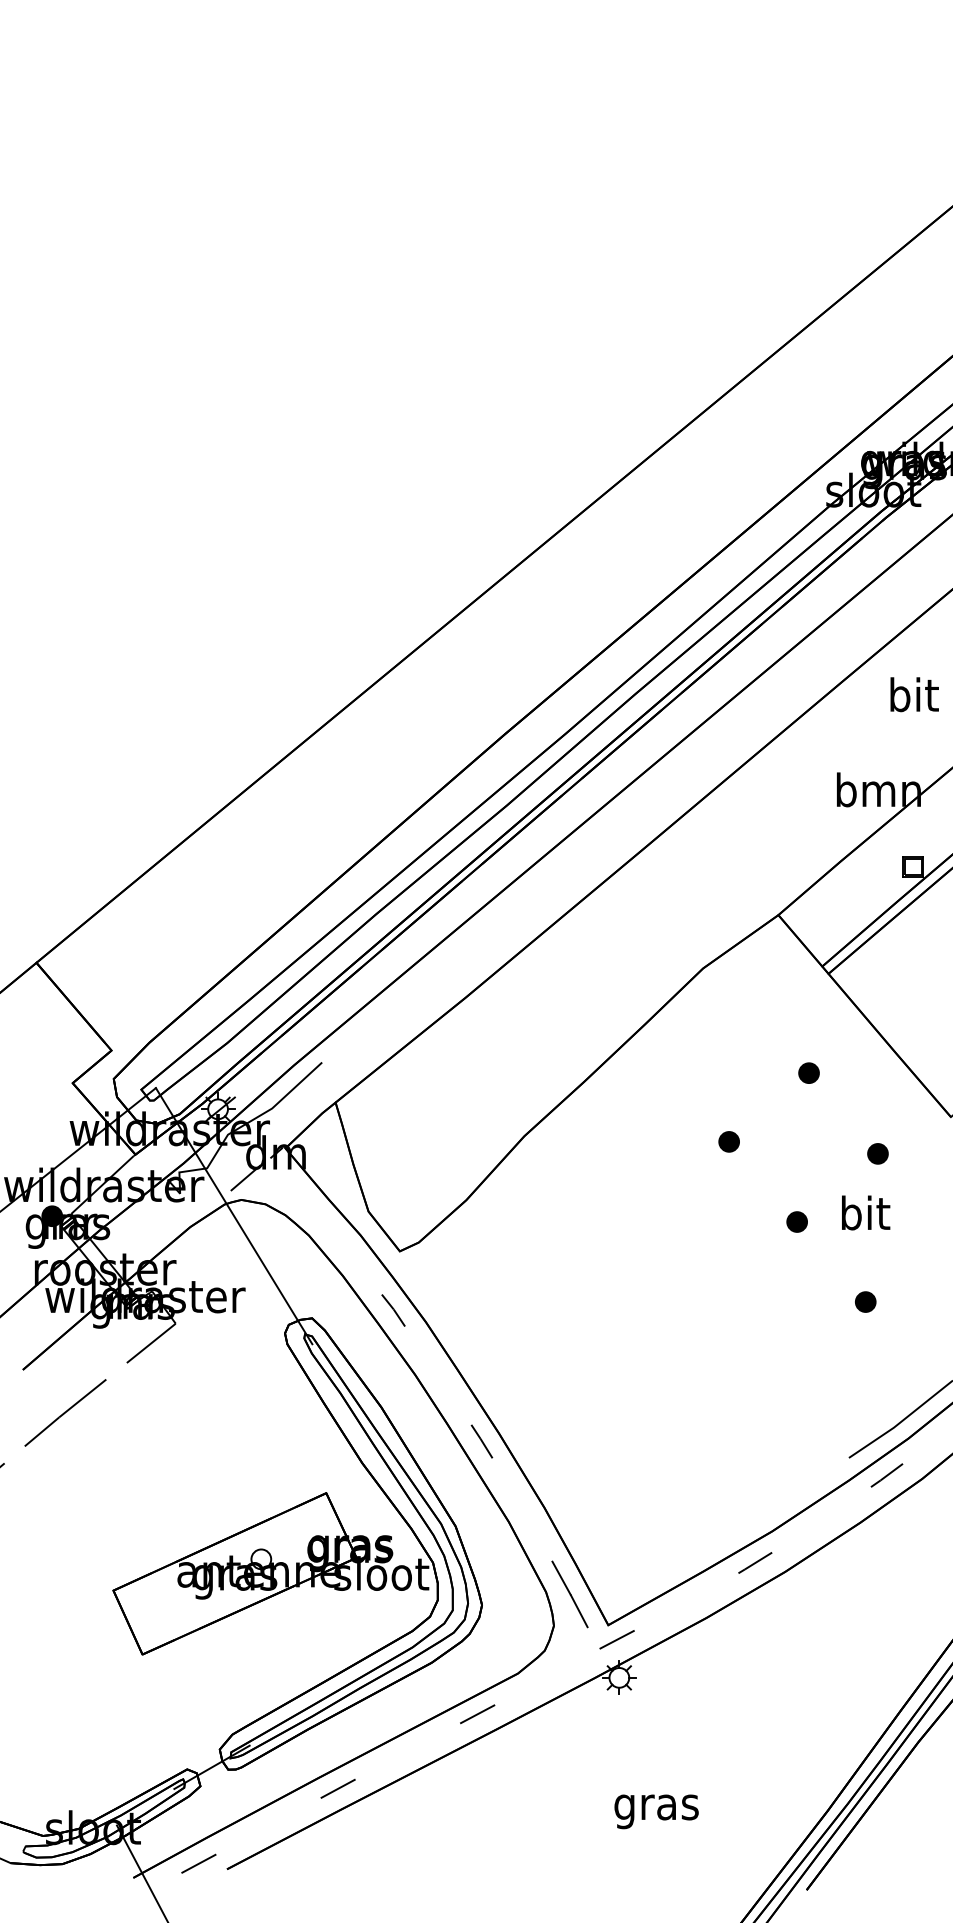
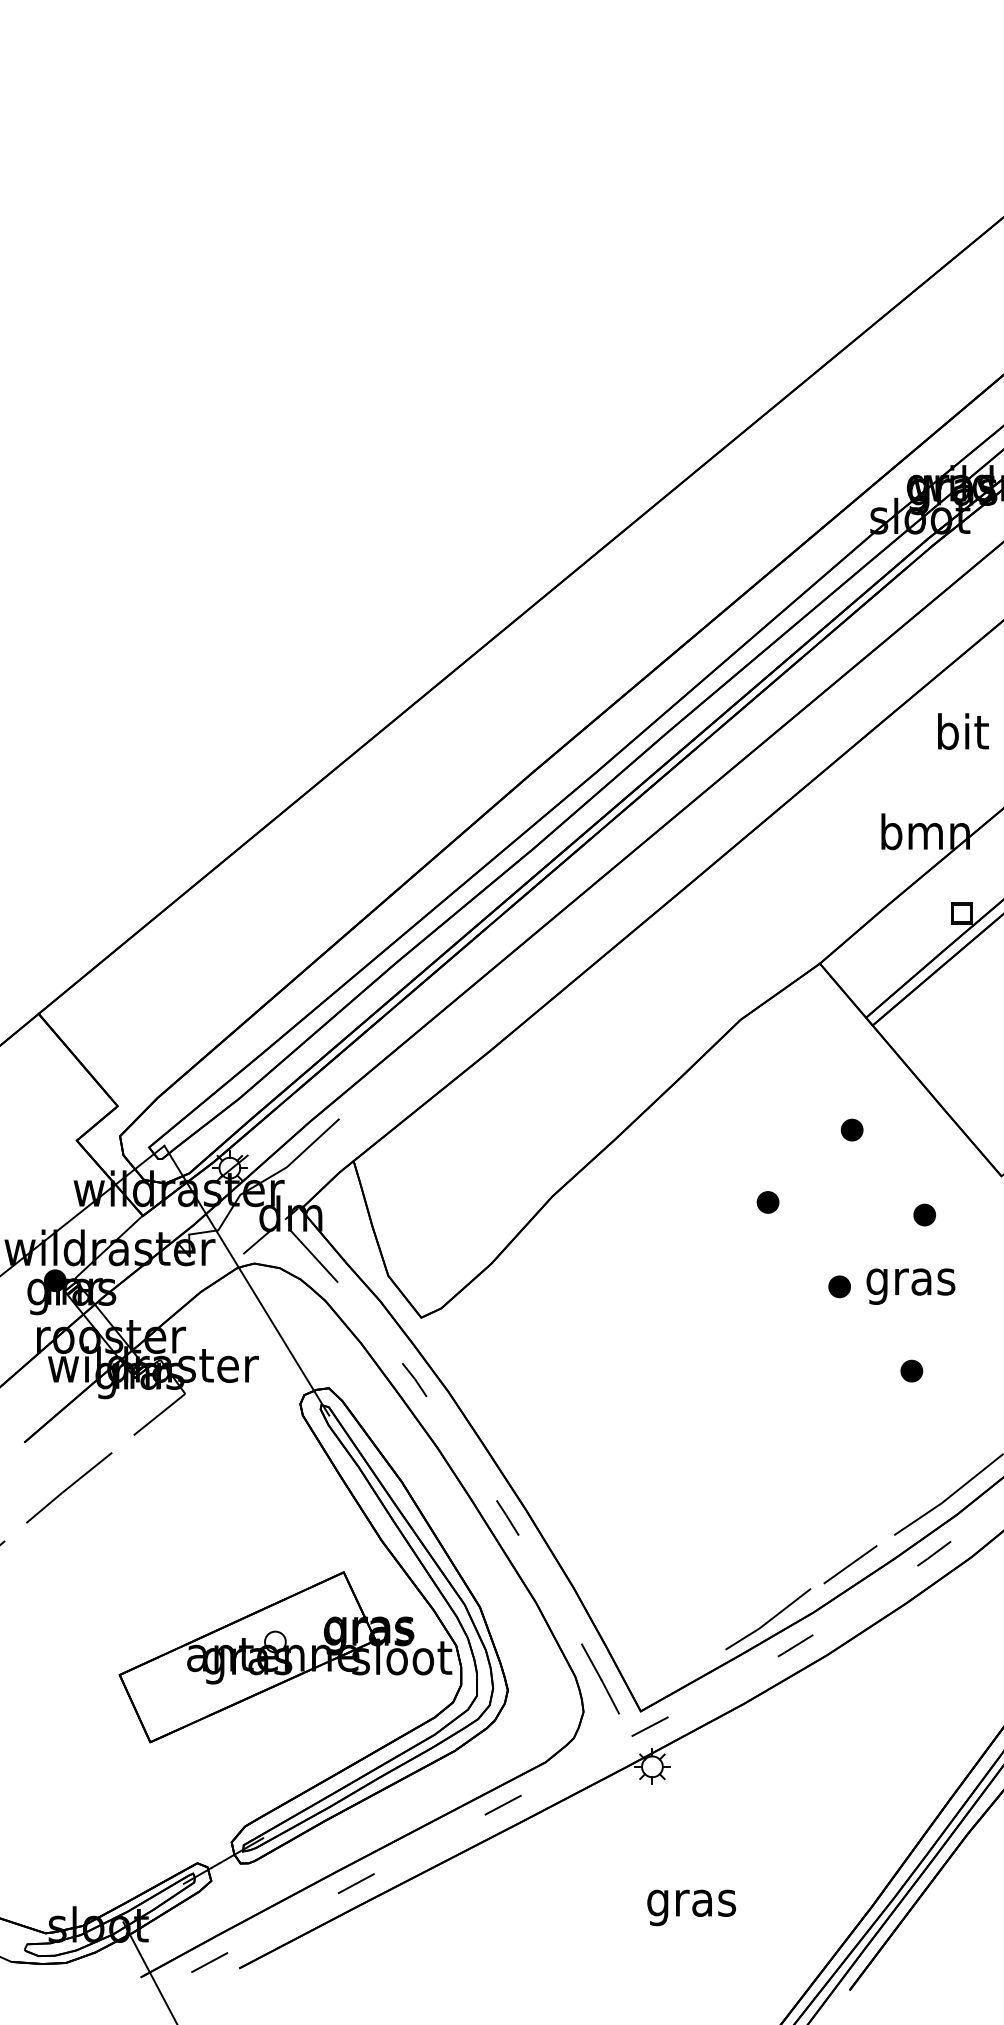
line: (297, 1192) -> (313, 1255), added
text: (864, 1217) -> (910, 1282), bit -> gras
line: (807, 1485) -> (850, 1564), added
line: (729, 1538) -> (768, 1620), added

